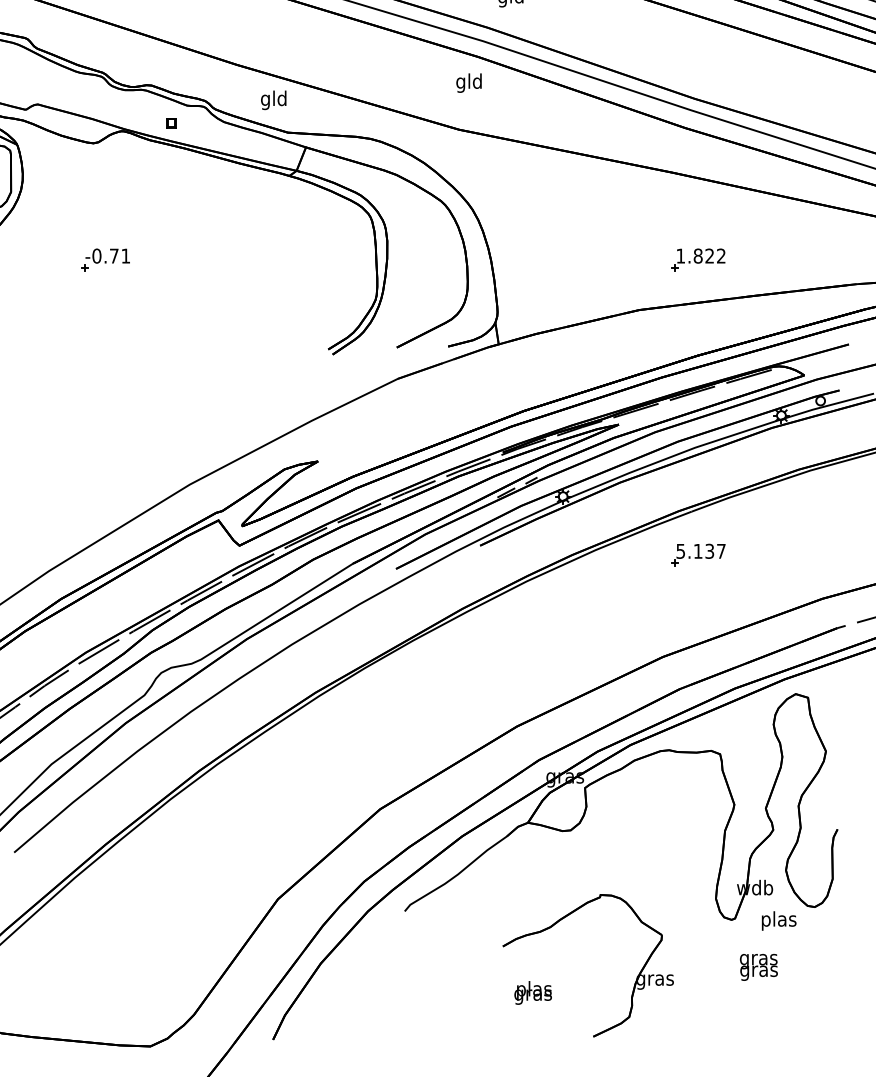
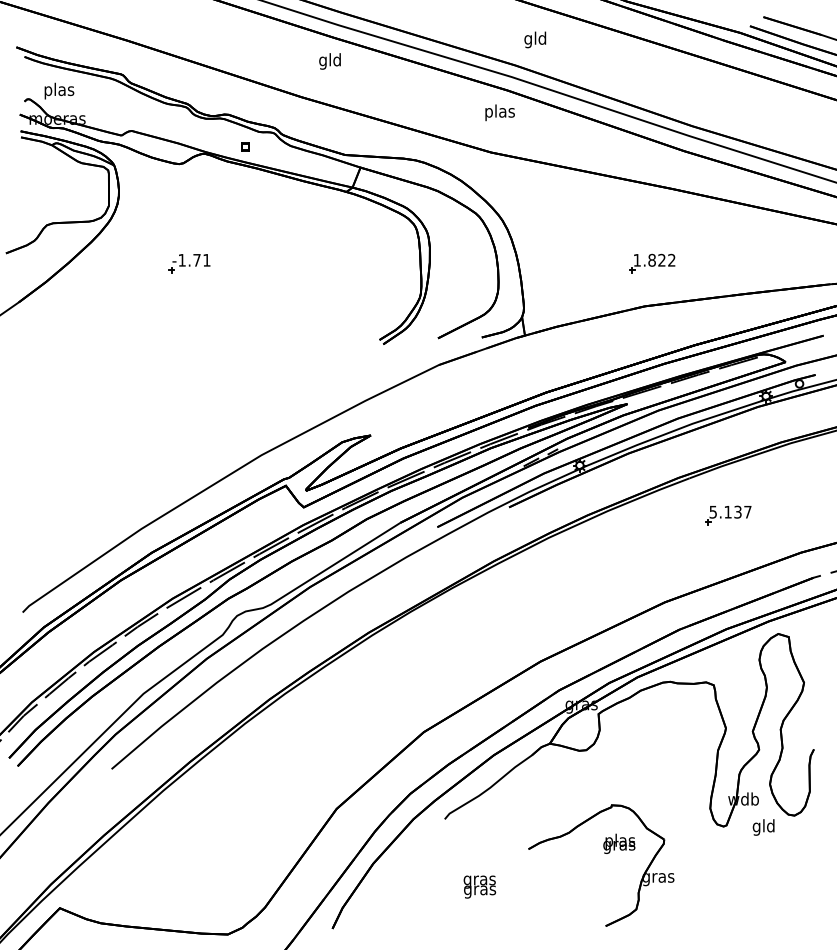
text: (468, 82) -> (499, 112), gld -> plas
text: (273, 100) -> (329, 61), moved
text: (97, 255) -> (182, 259), -0.71 -> -1.71
part: (698, 259) -> (652, 263), moved
part: (698, 555) -> (728, 515), moved
text: (778, 920) -> (763, 827), plas -> gld
text: (758, 966) -> (479, 886), moved
text: (533, 992) -> (619, 843), moved

